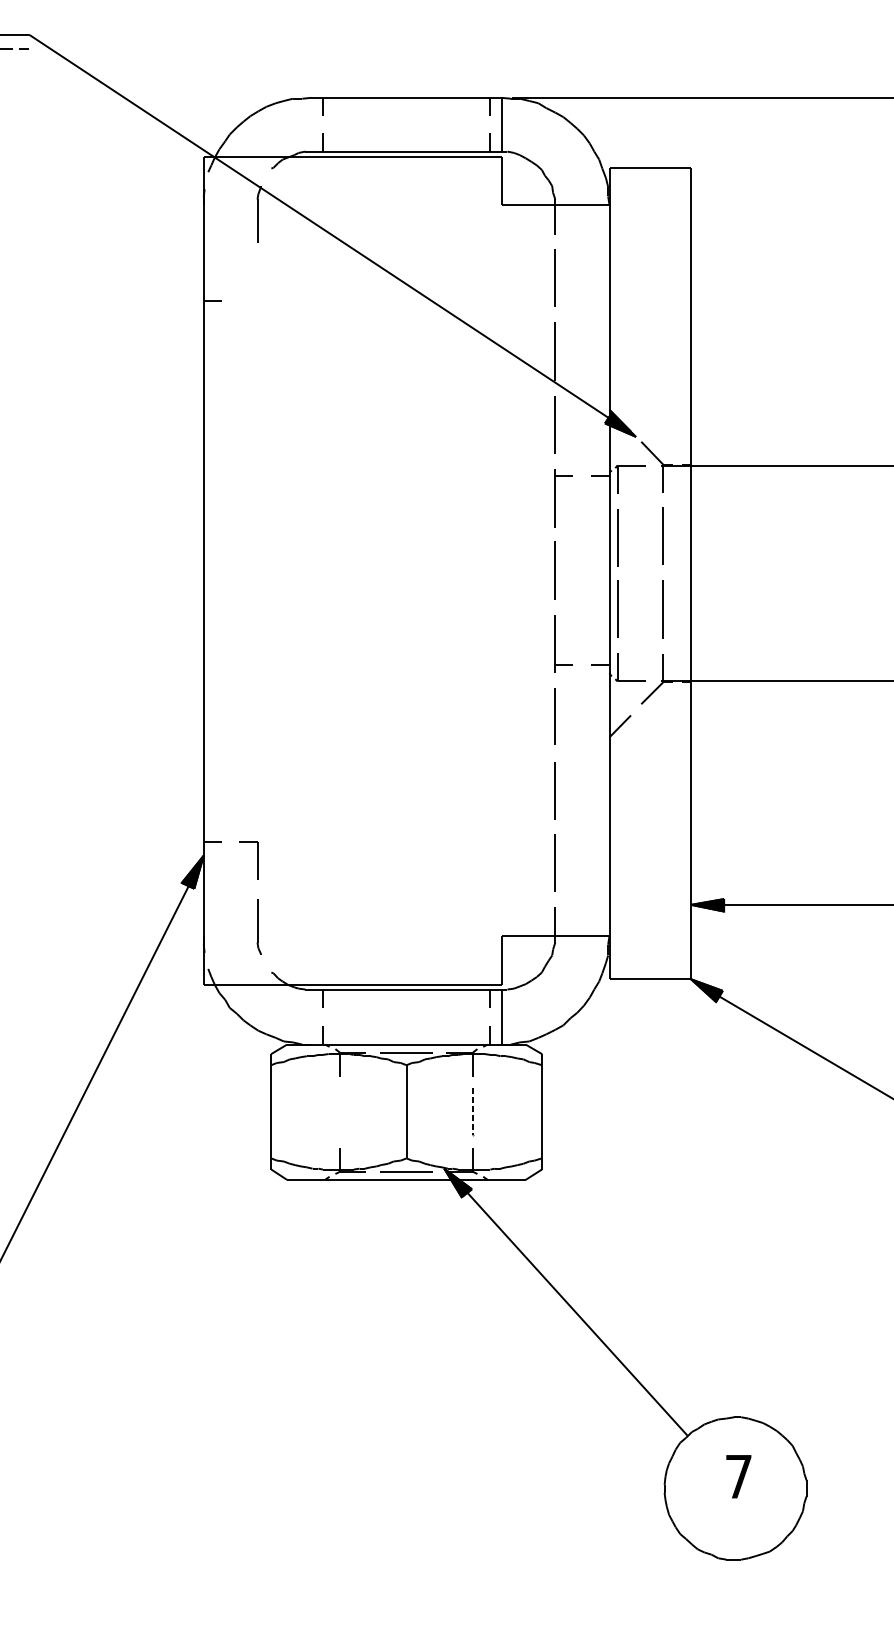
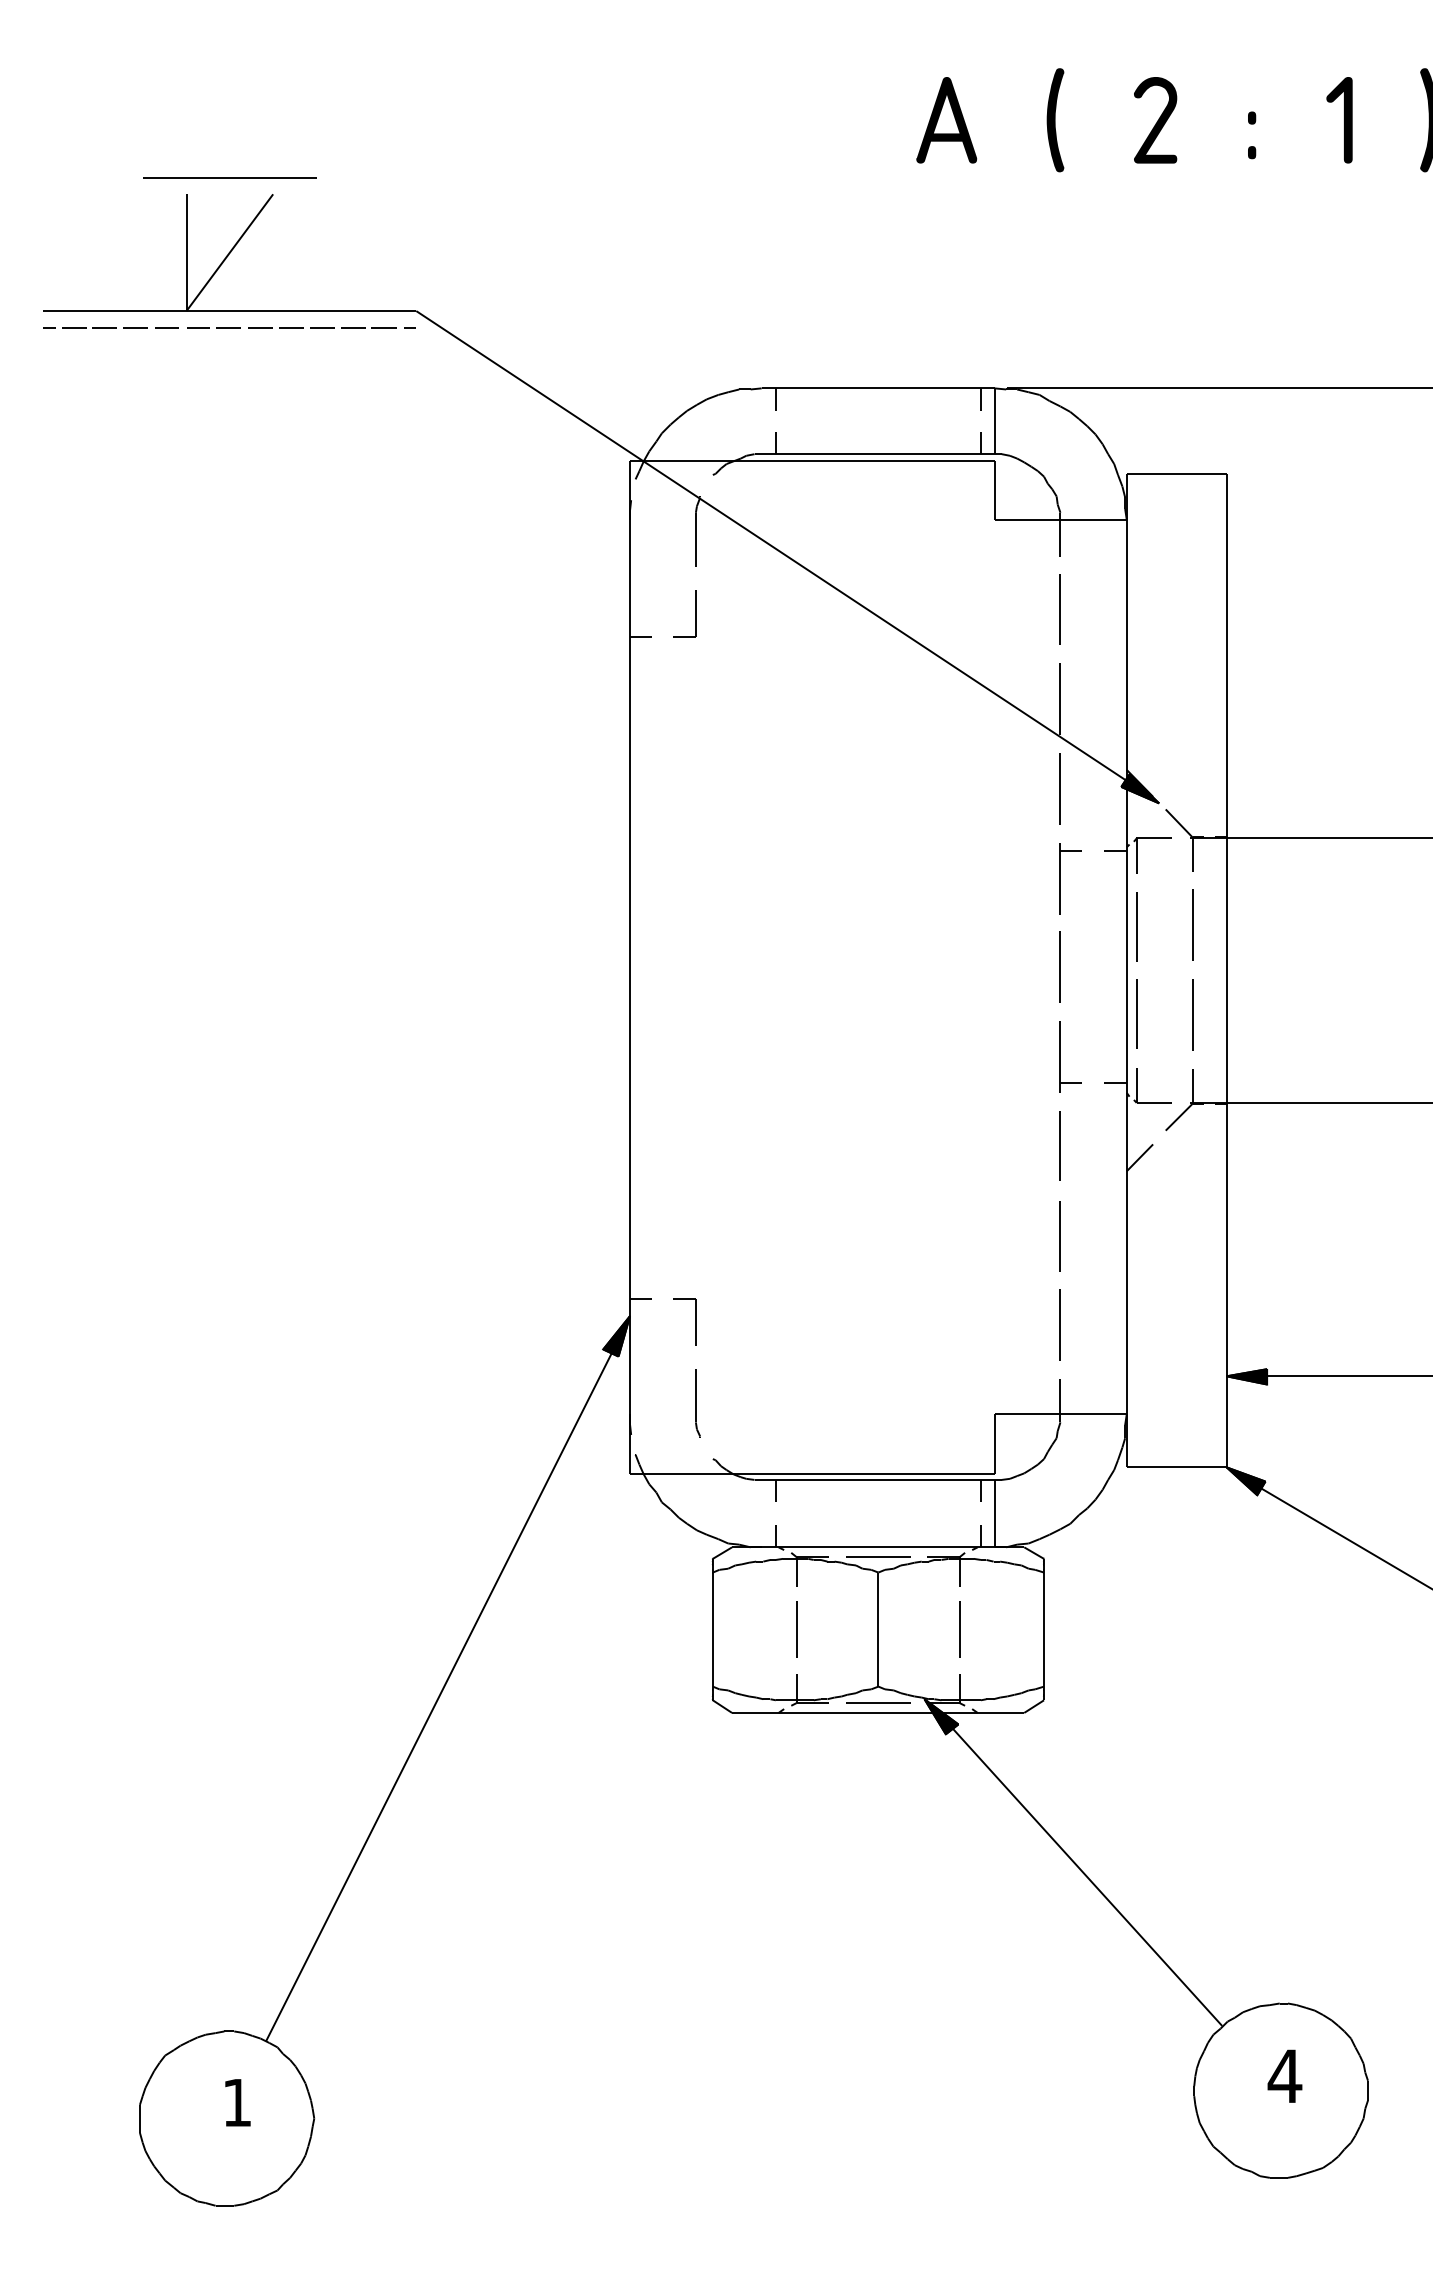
part: (257, 281) -> (695, 613), added
line: (339, 1111) -> (796, 1629), added
line: (472, 1112) -> (959, 1630), dashed -> solid
text: (738, 1476) -> (1284, 2075), 7 -> 4

